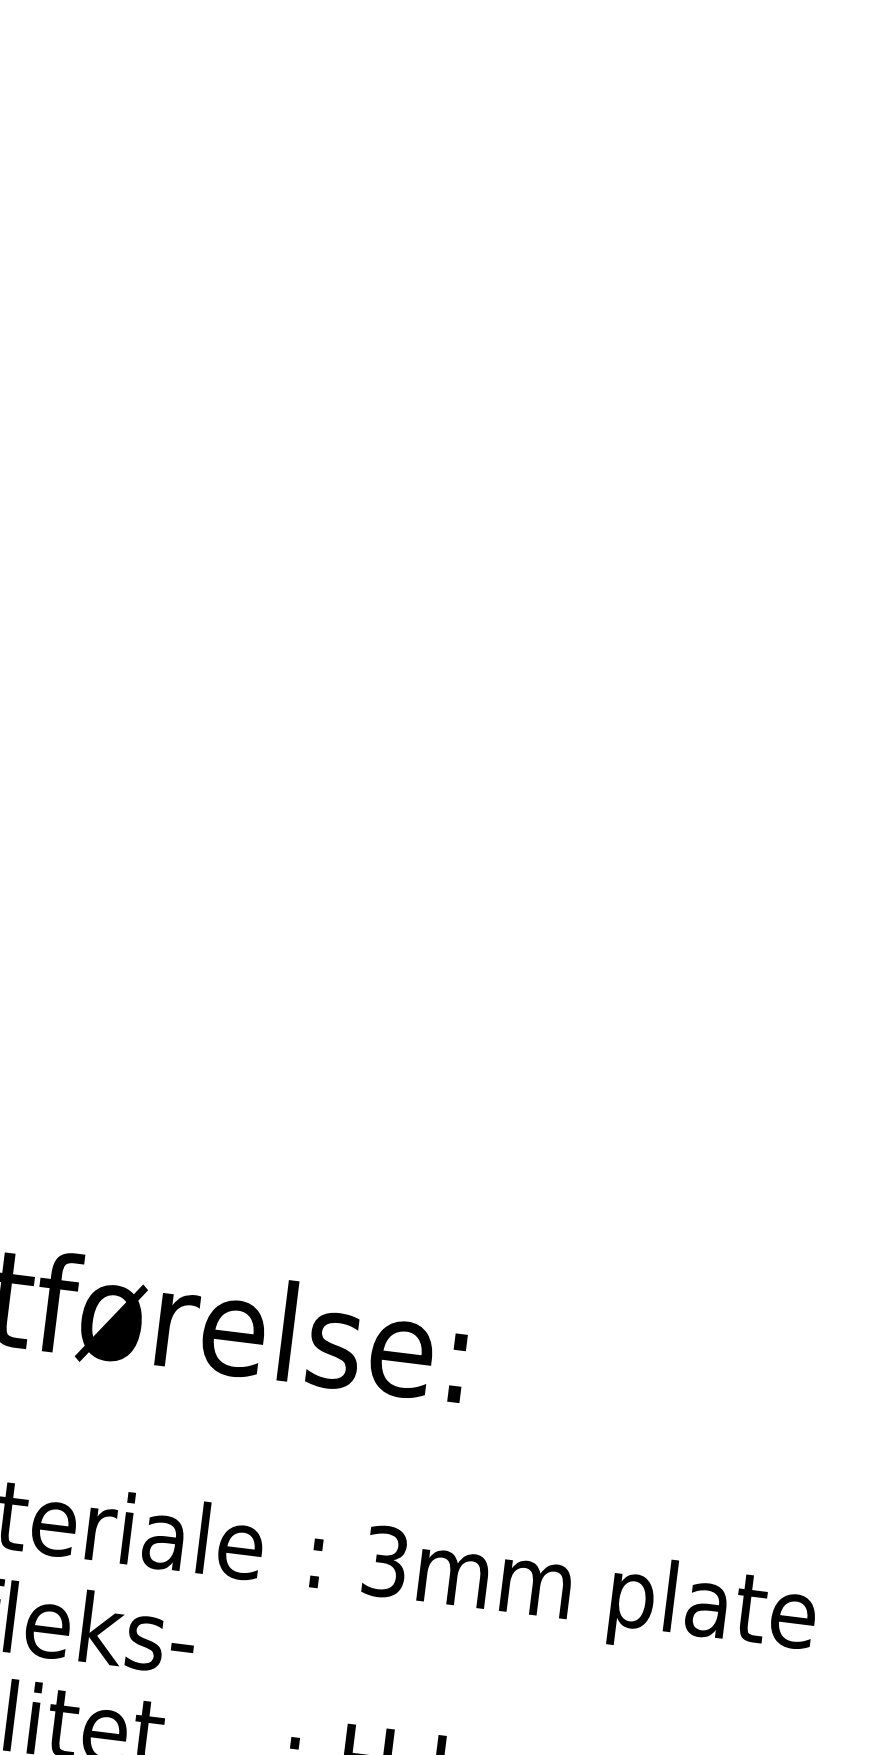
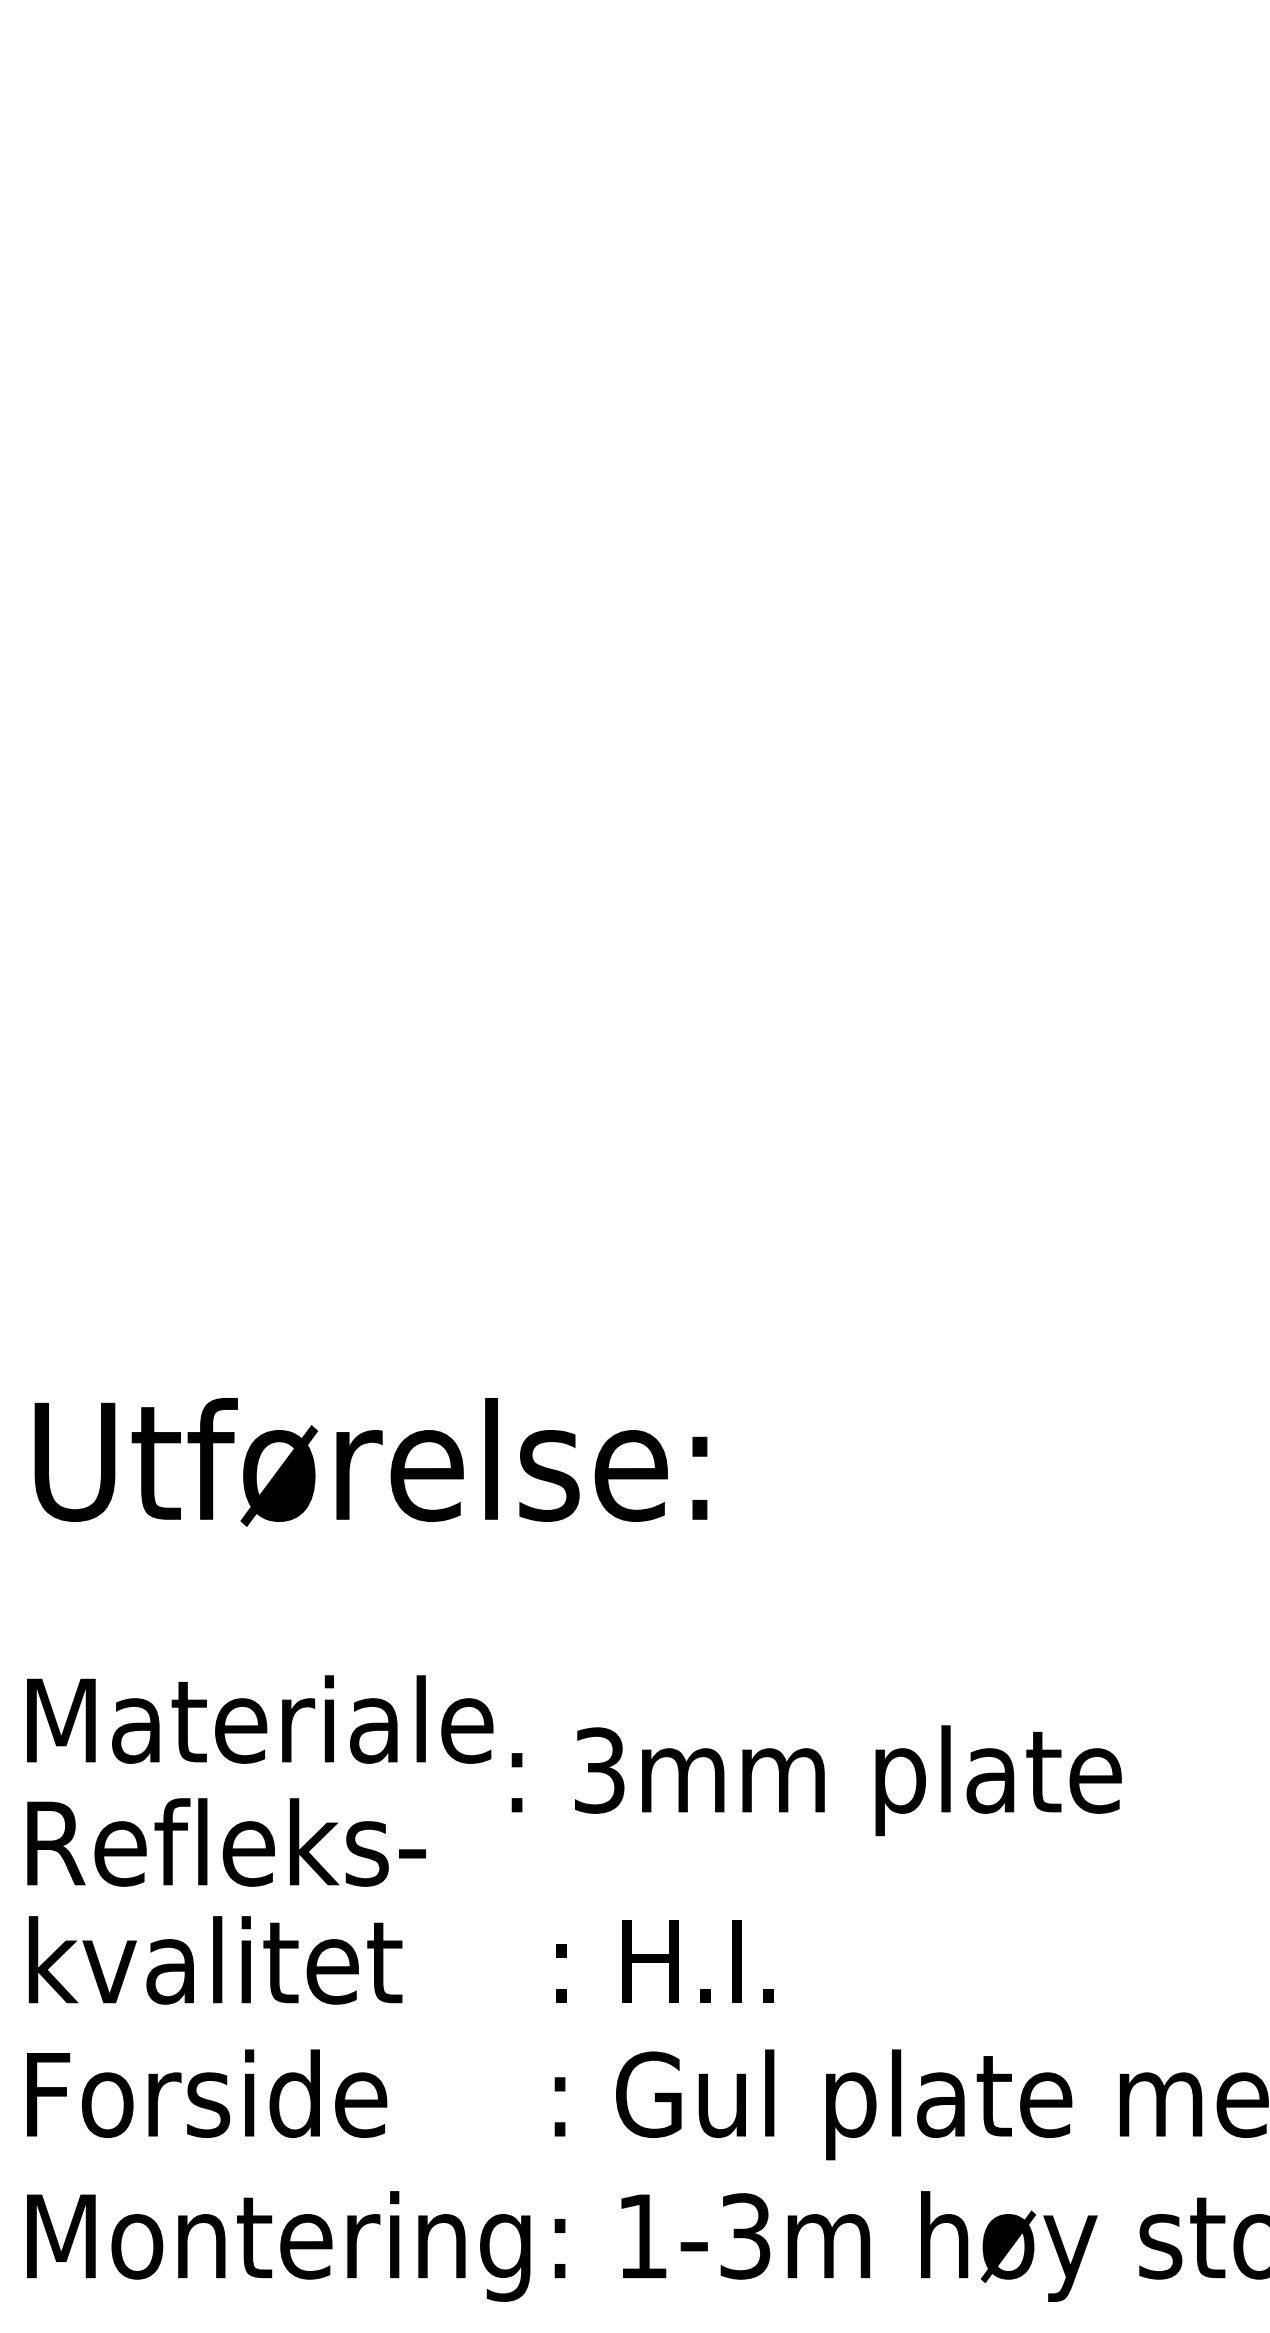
text: (563, 1592) -> (816, 1780), moved

